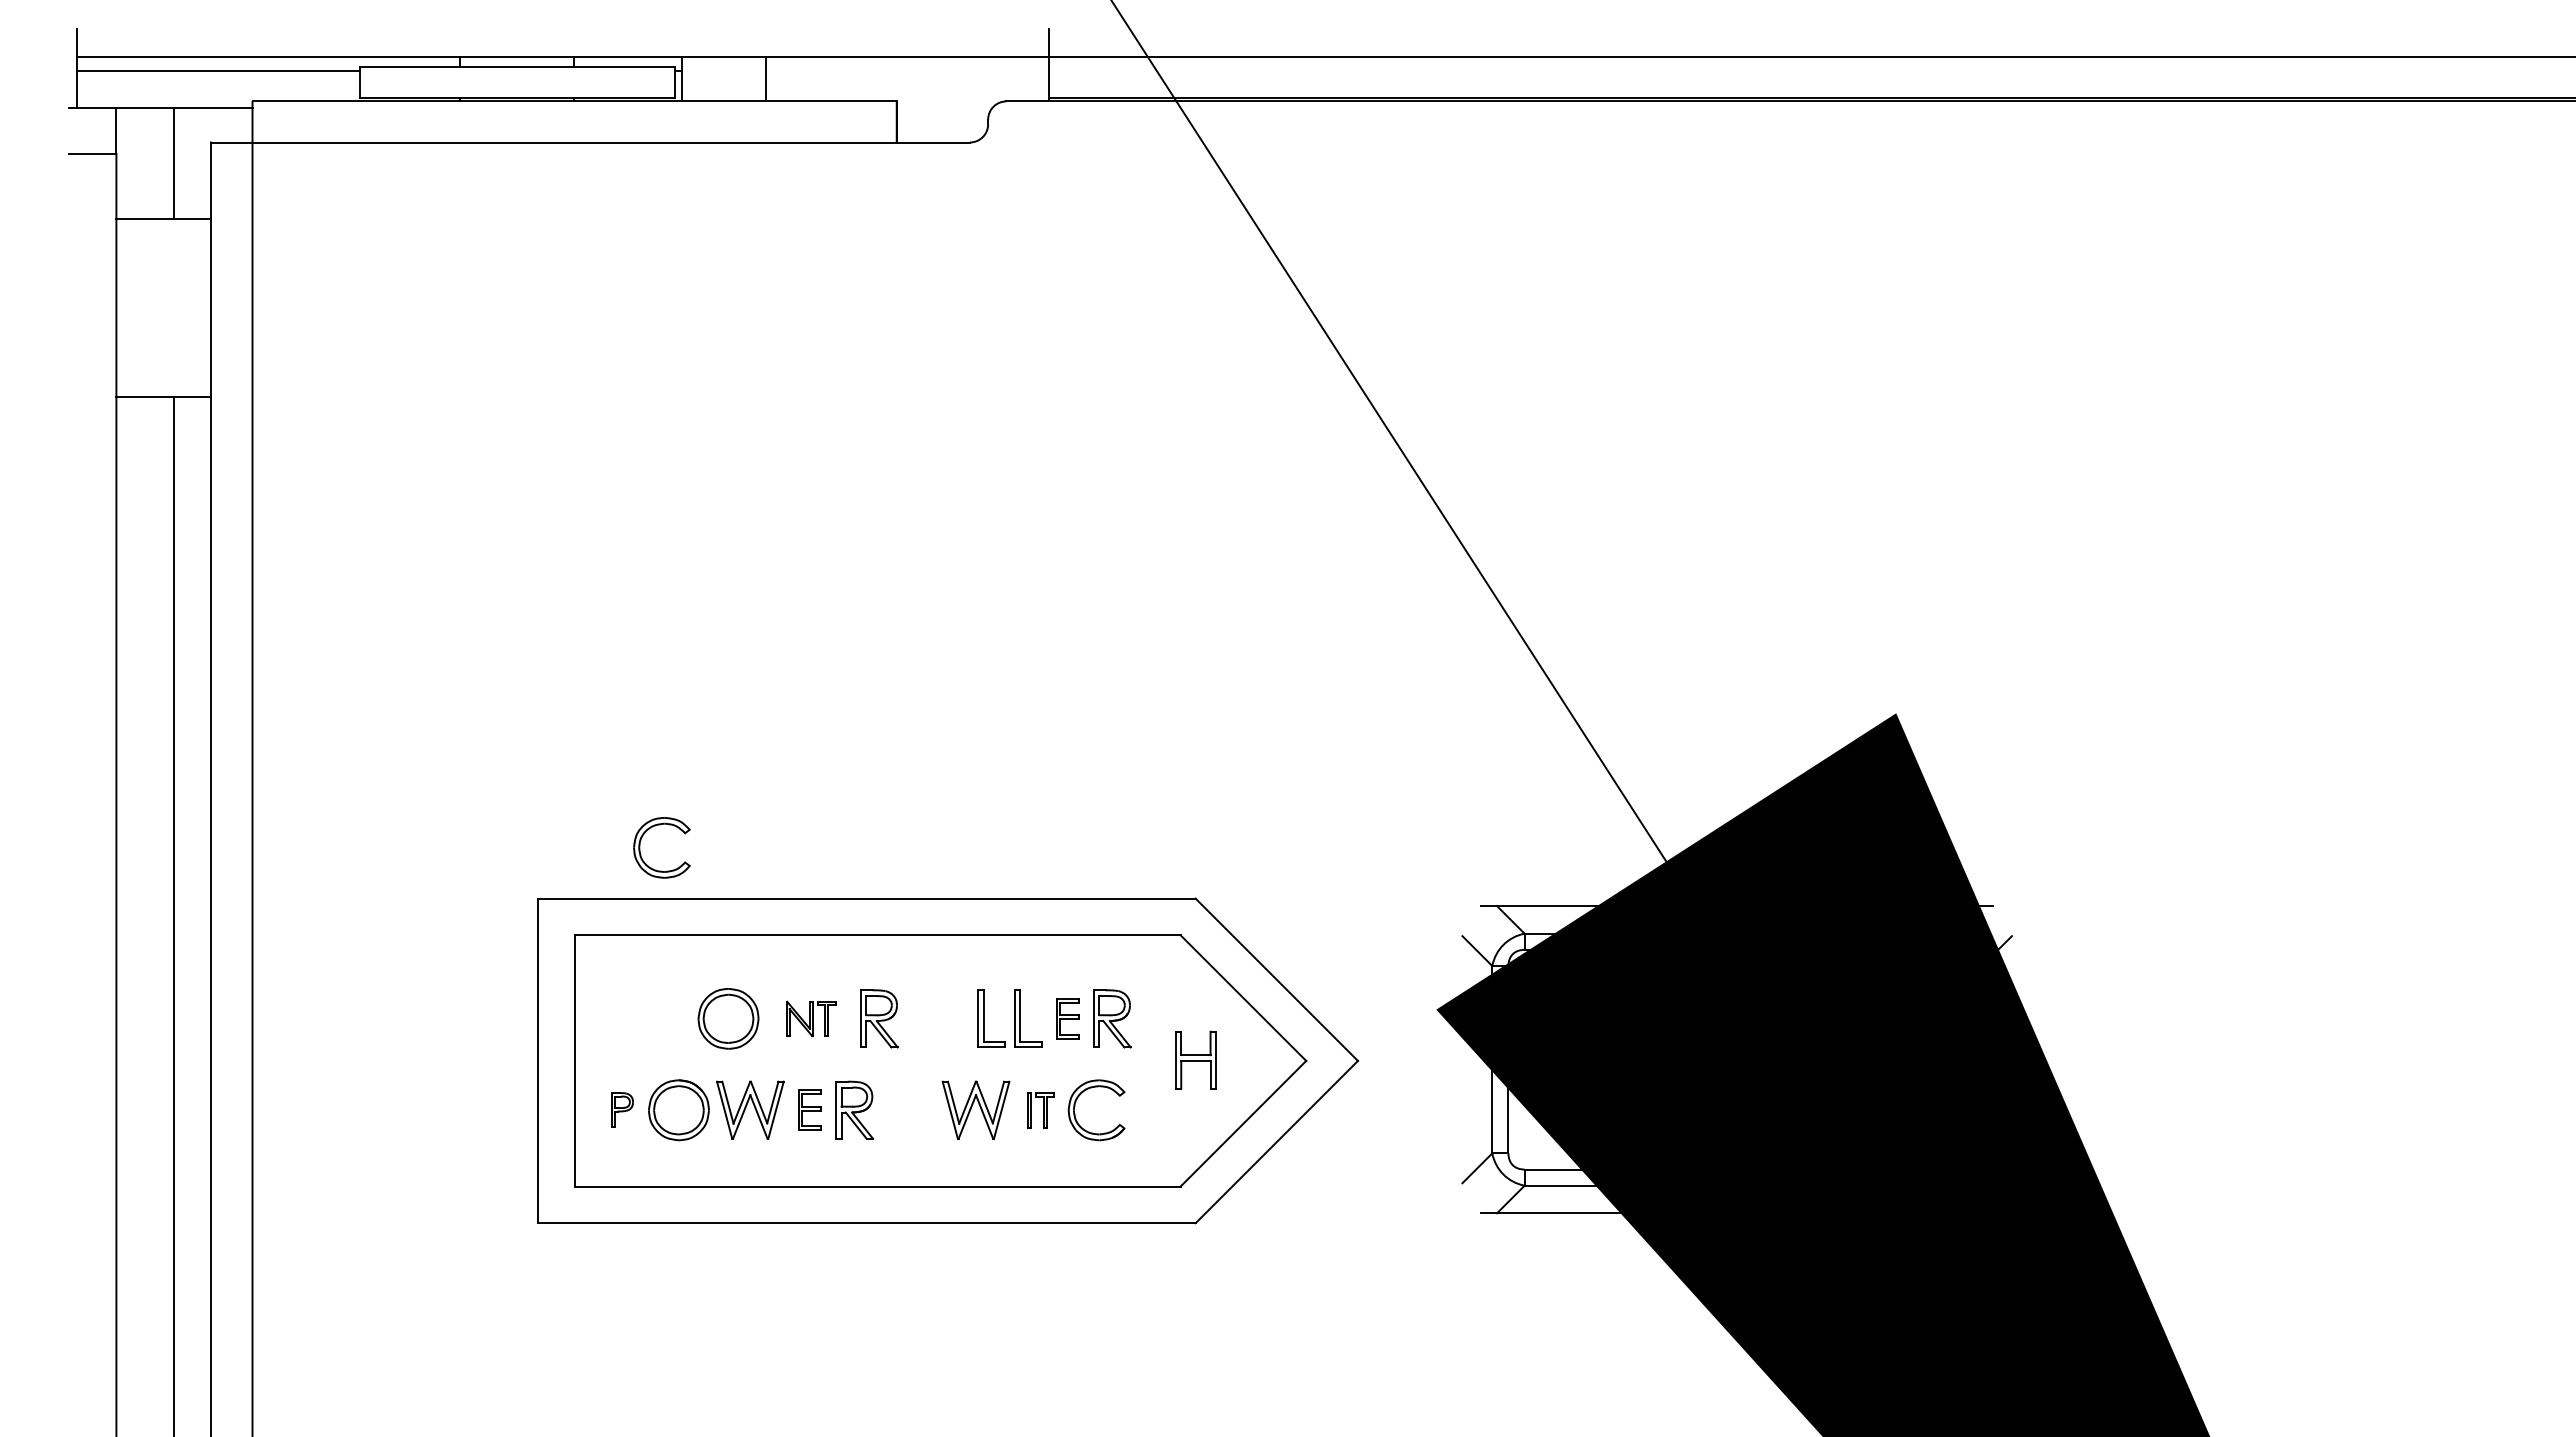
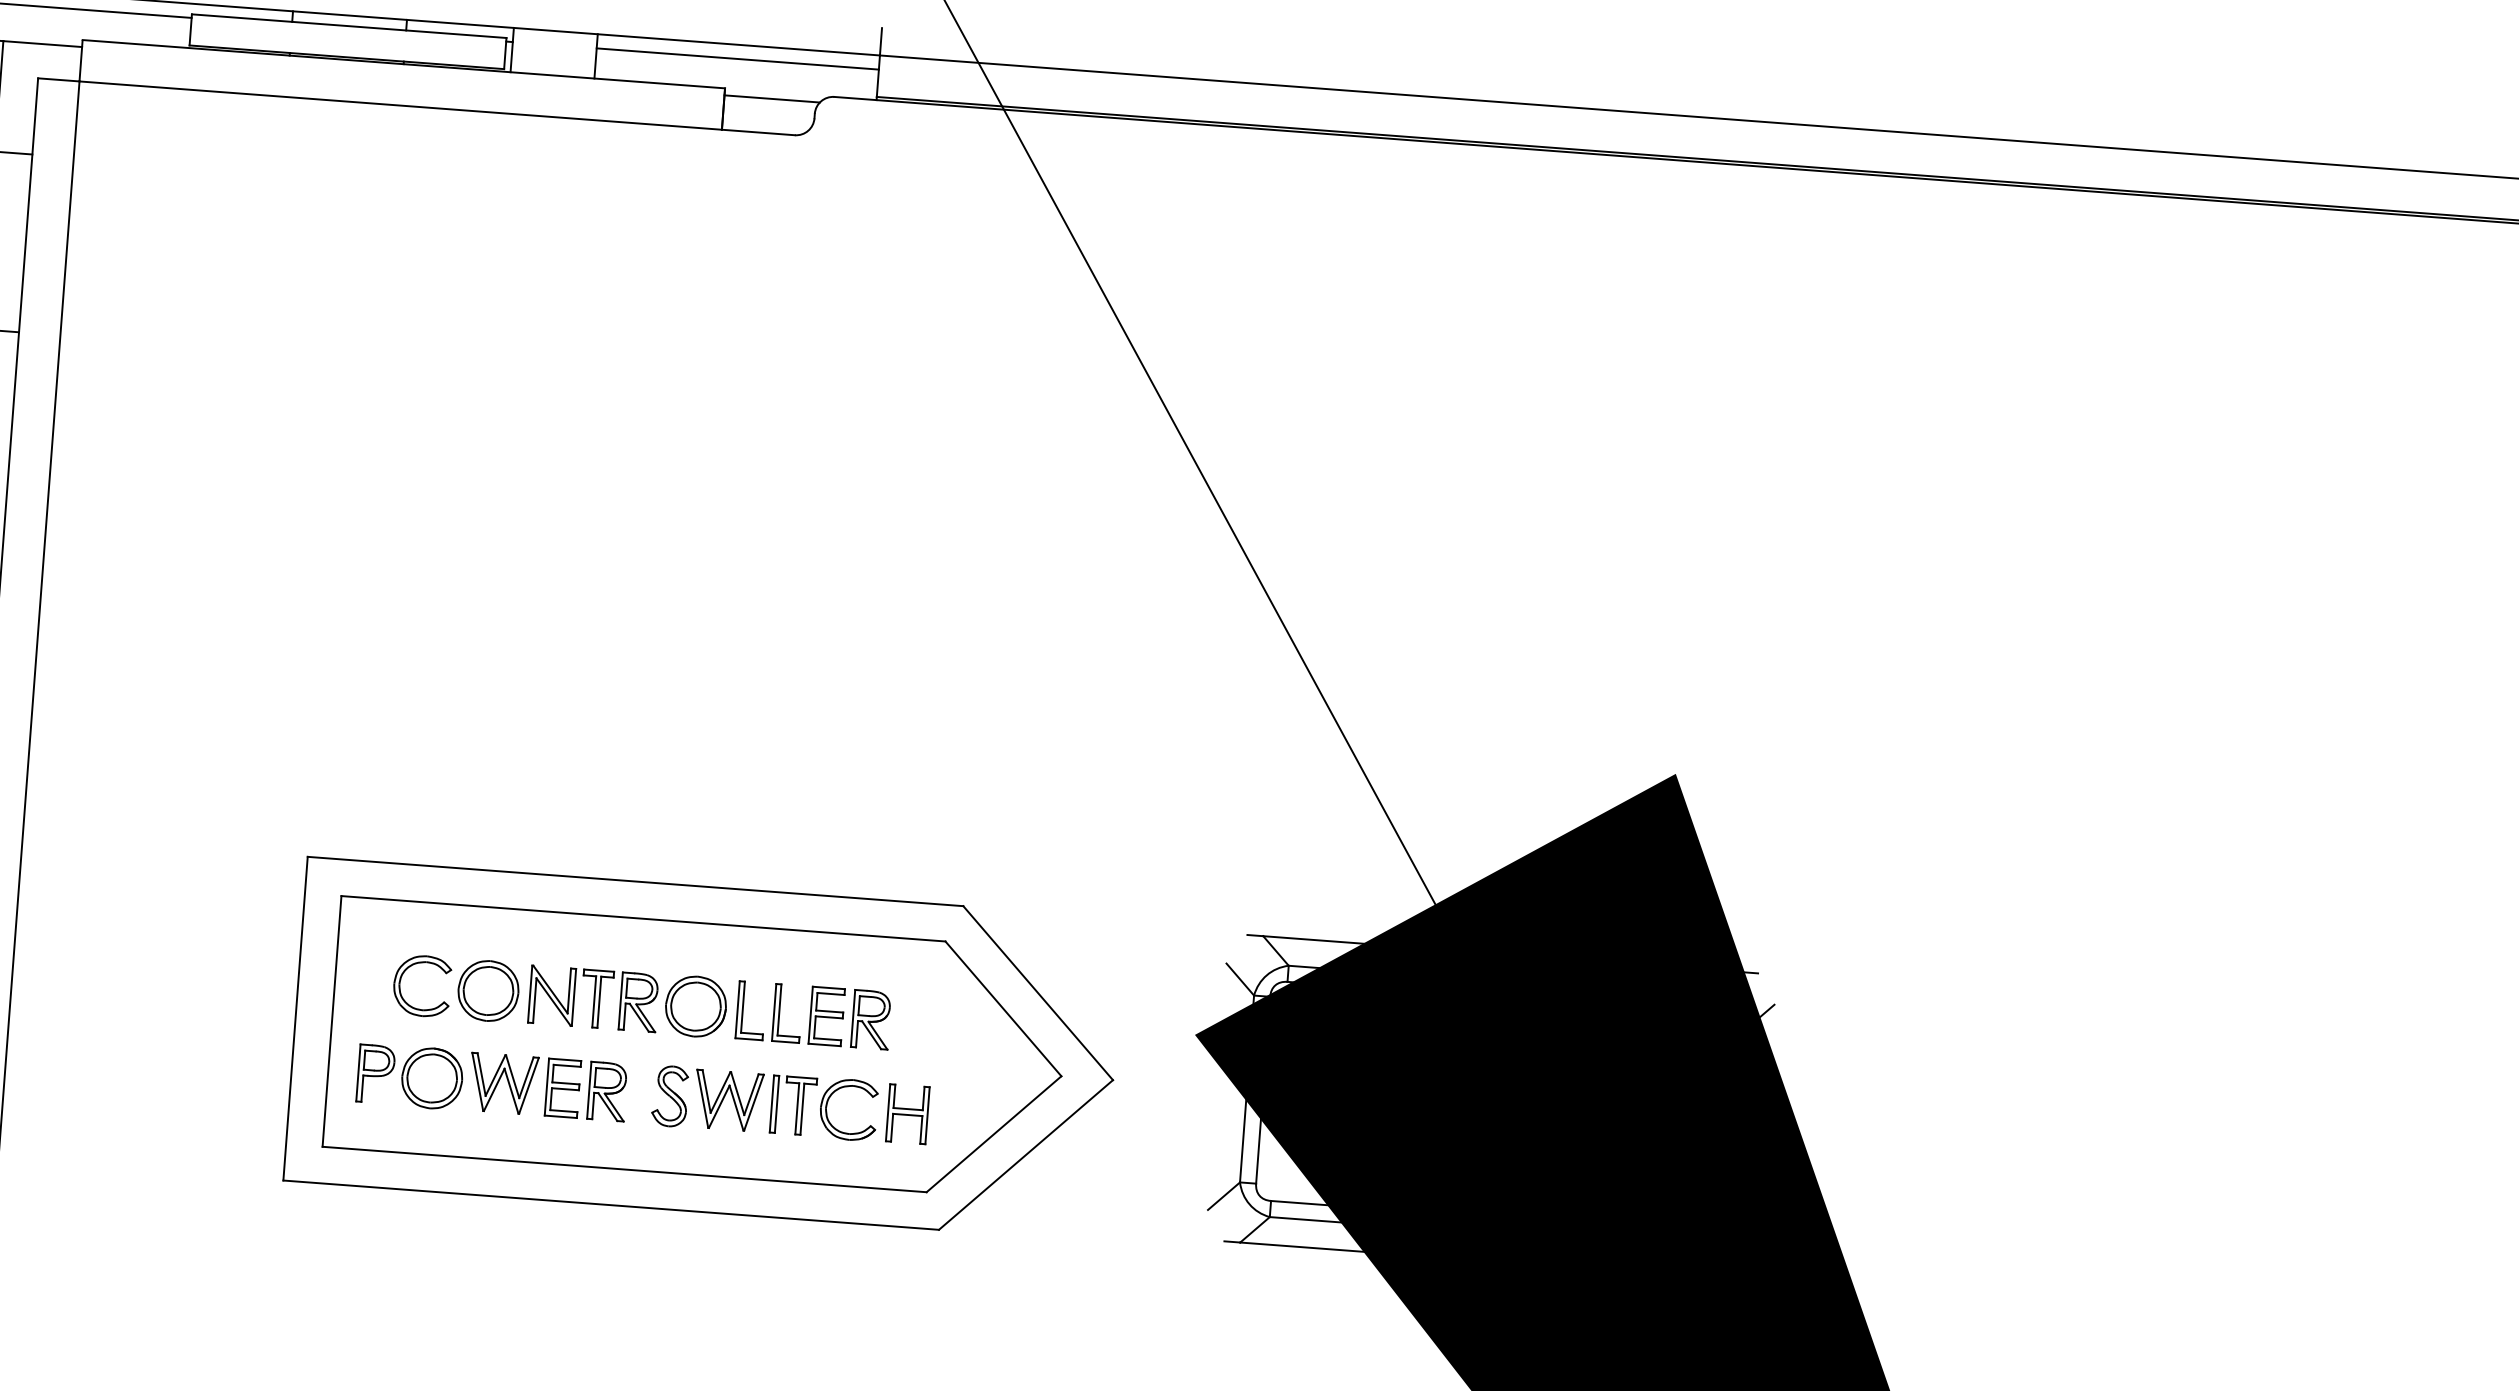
line: (906, 70) -> (737, 58), added
line: (944, 108) -> (772, 99), added
part: (640, 847) -> (400, 984), moved
part: (810, 1018) -> (570, 996), size x1.67
part: (936, 1018) -> (695, 1006), added
part: (1067, 1018) -> (826, 1016), size x1.43
part: (1195, 1059) -> (907, 1113), moved
part: (622, 1109) -> (375, 1073), size x1.67
part: (809, 1110) -> (562, 1088), size x1.43
part: (917, 1110) -> (670, 1096), added
part: (1041, 1110) -> (793, 1105), size x1.67

